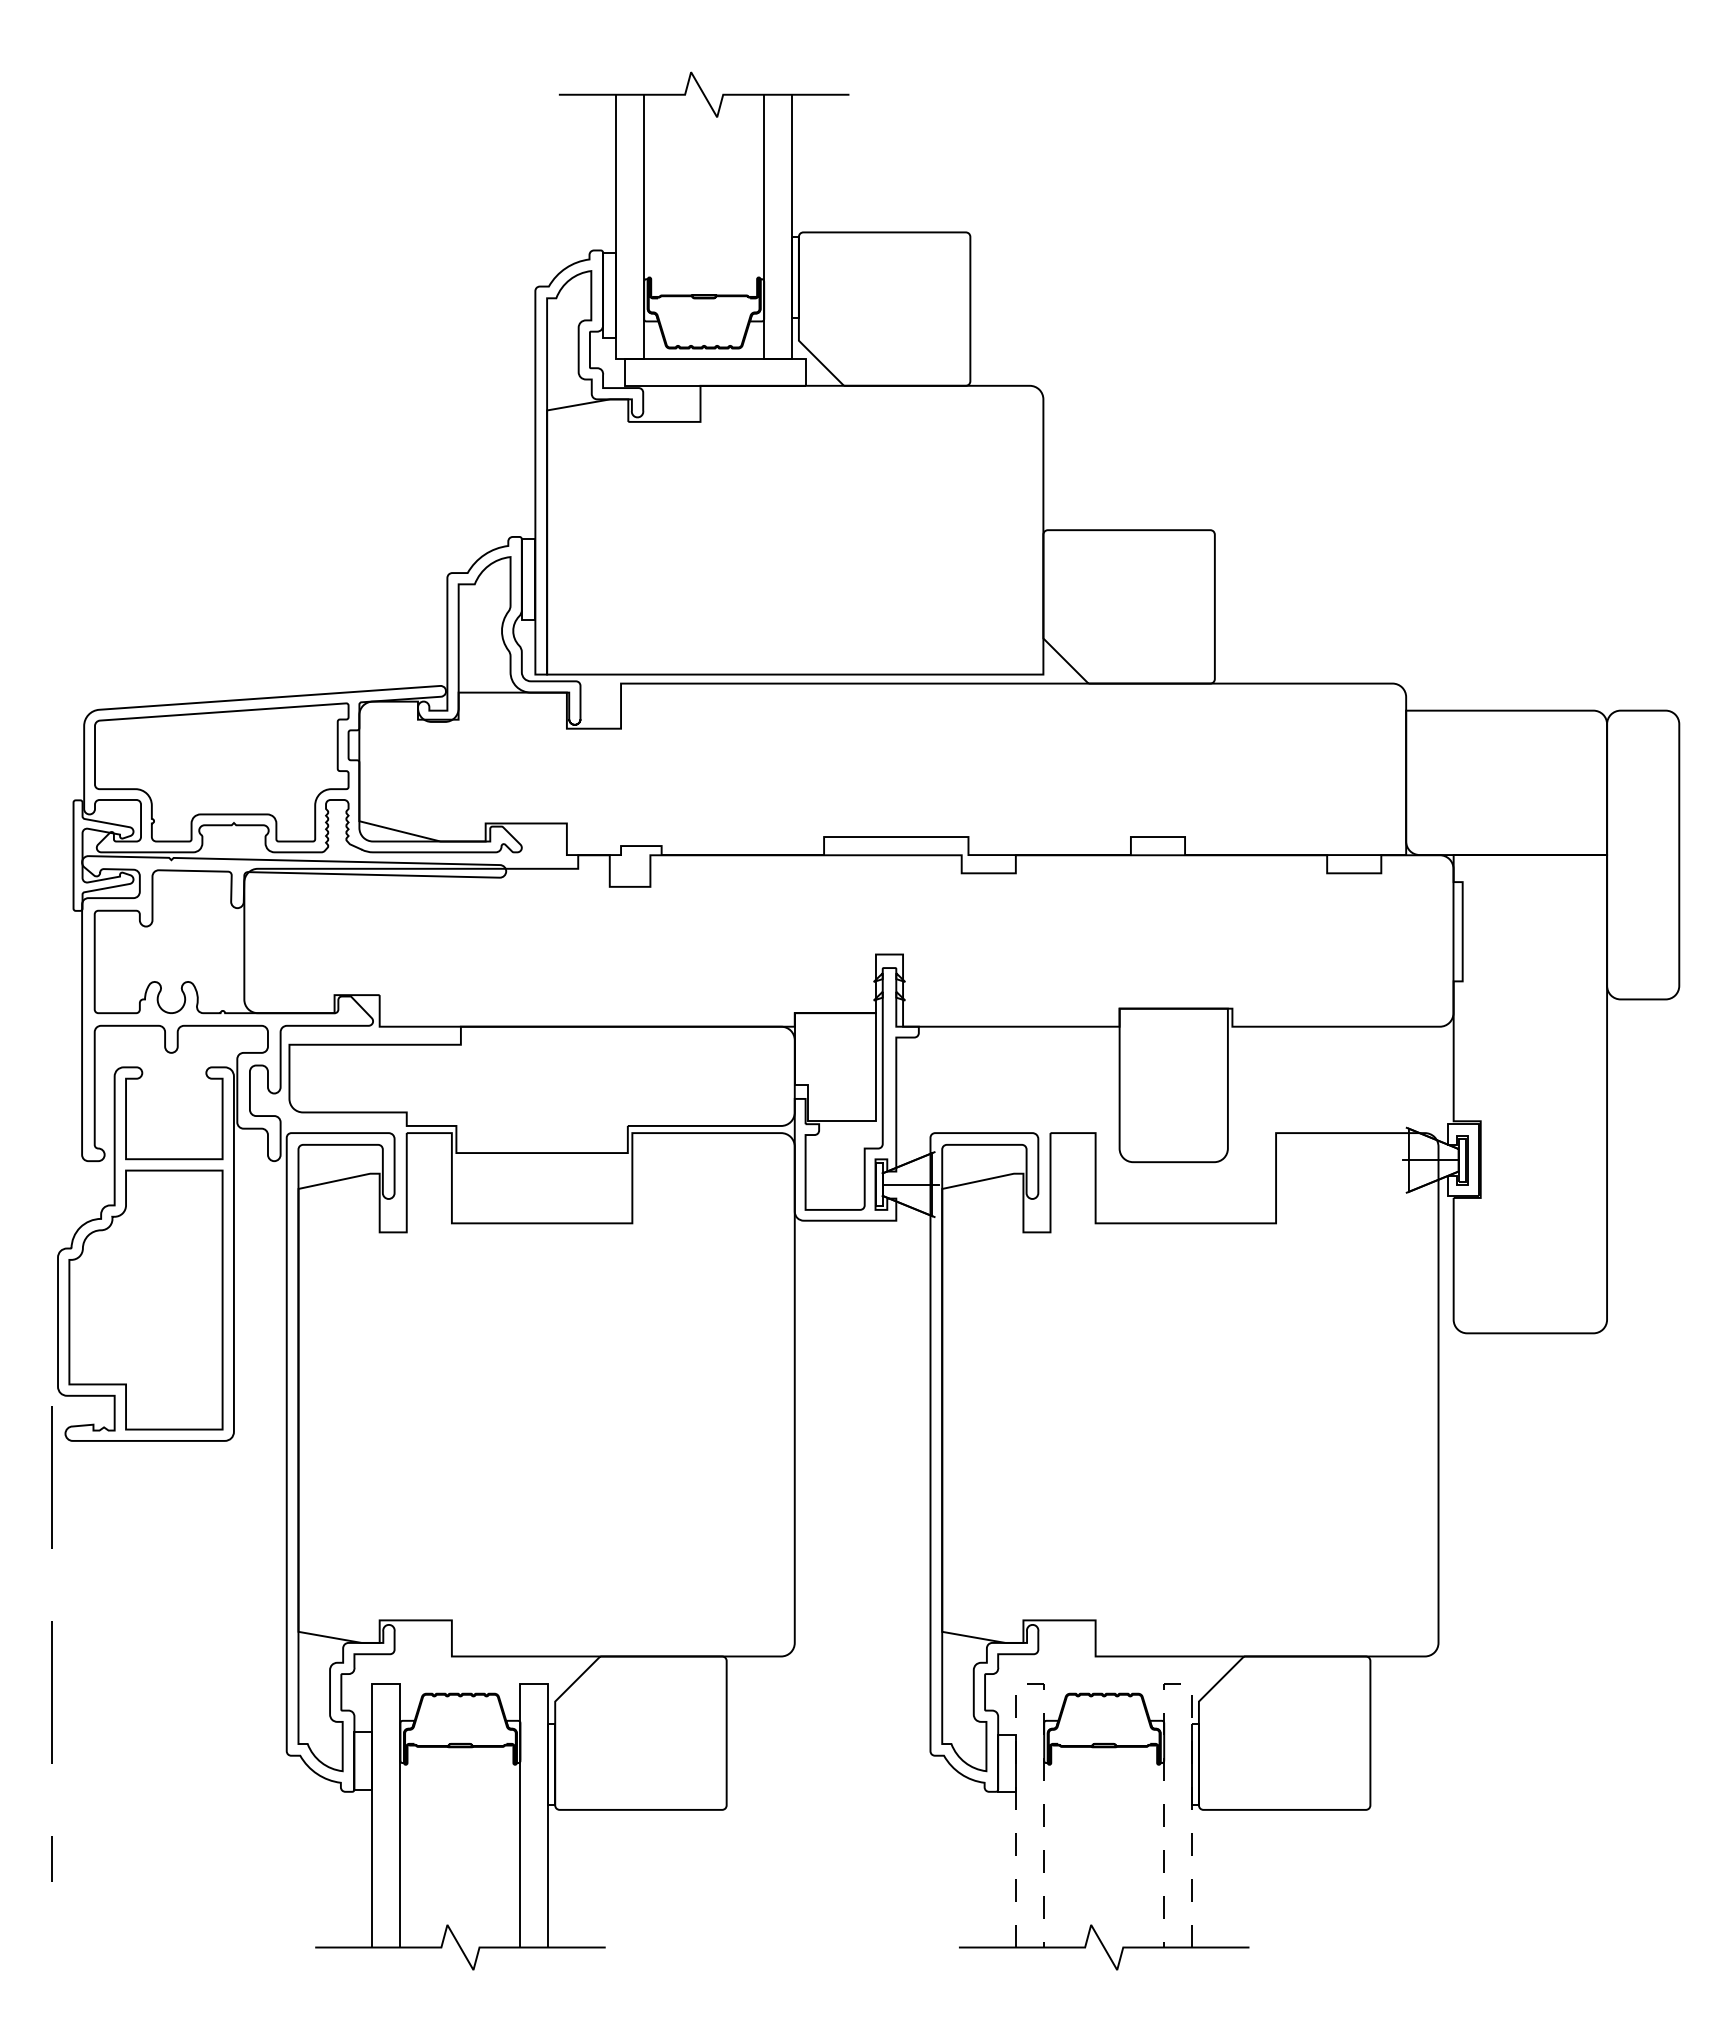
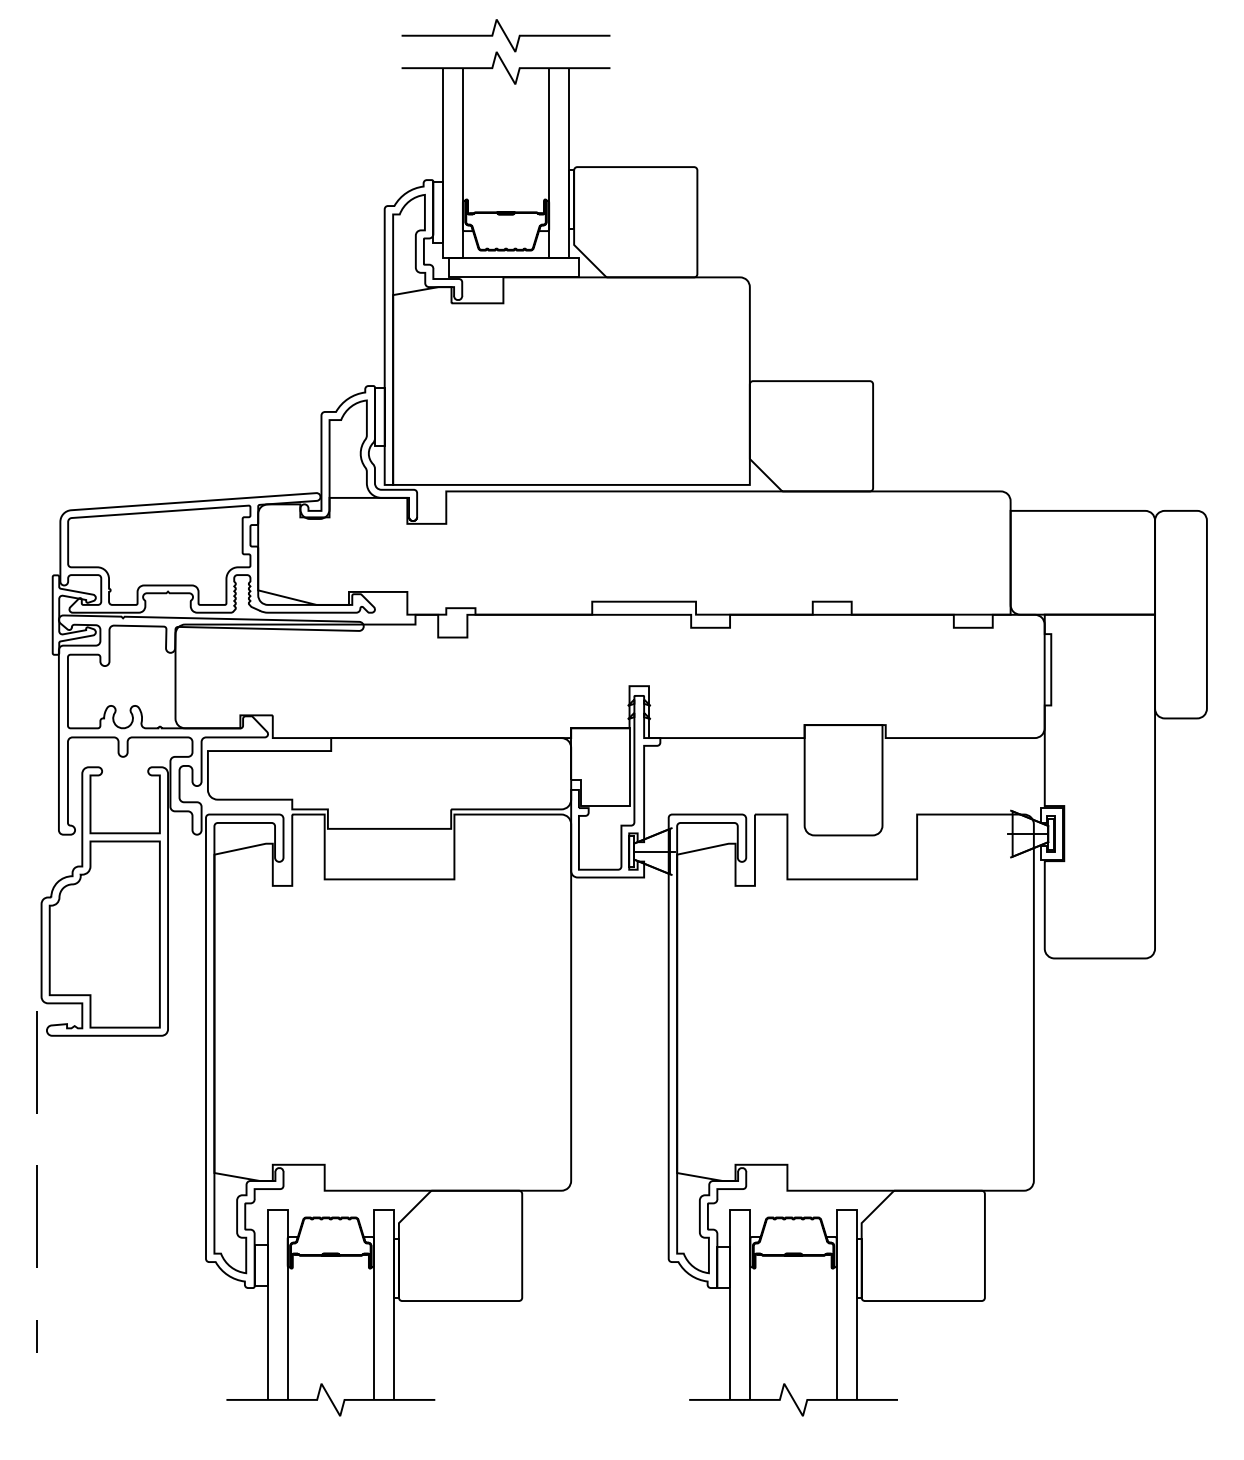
curve: (703, 49) -> (505, 35), added
line: (1030, 1683) -> (740, 1210), dashed -> solid
line: (1178, 1683) -> (846, 1210), dashed -> solid

